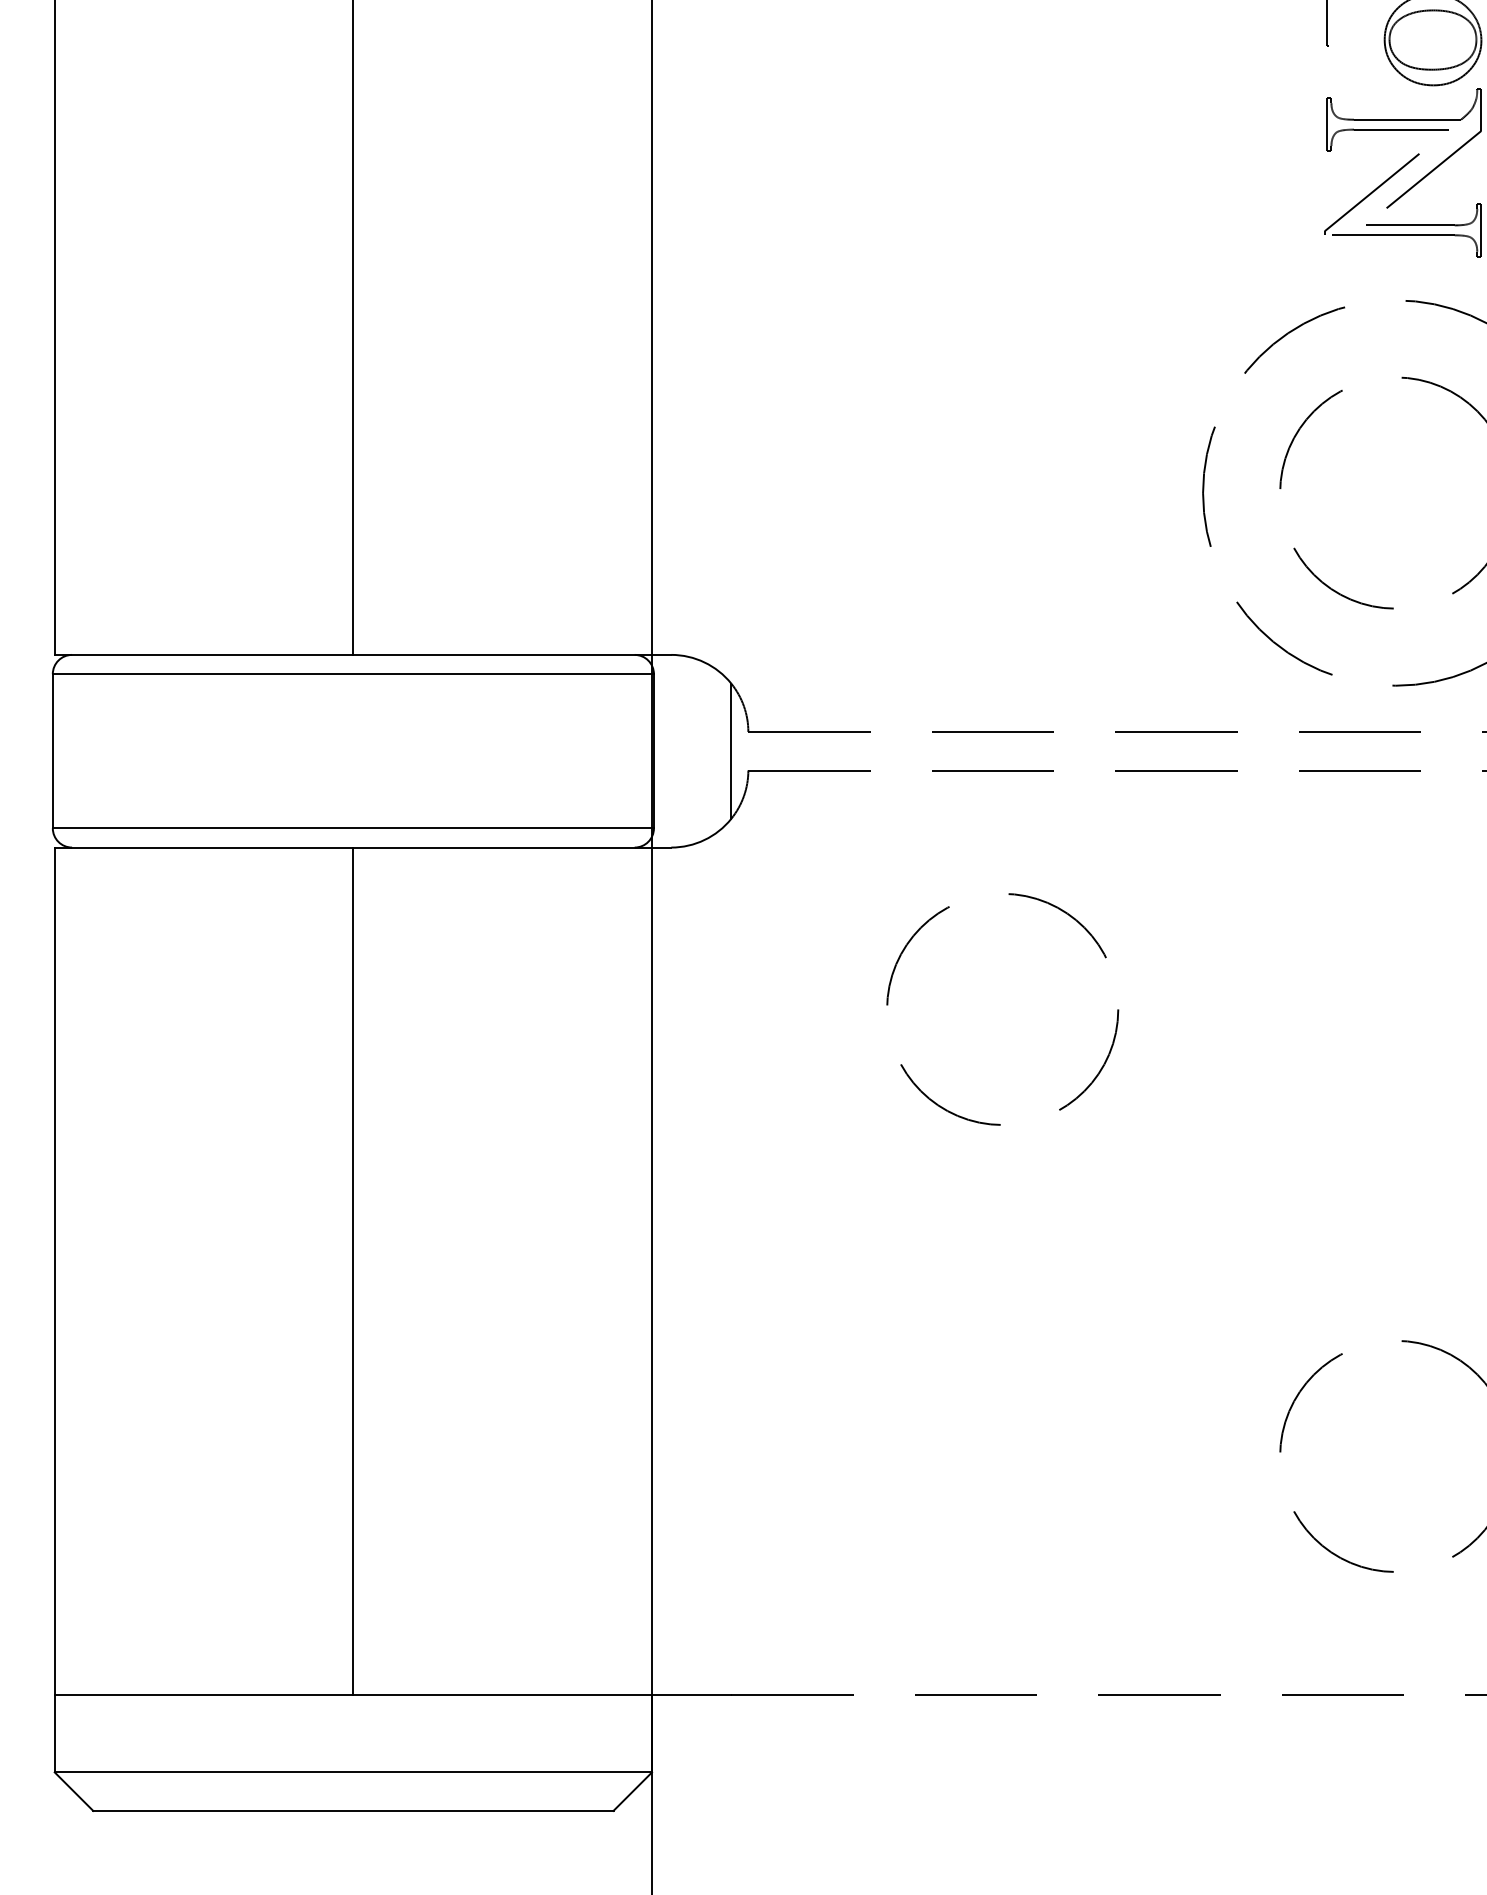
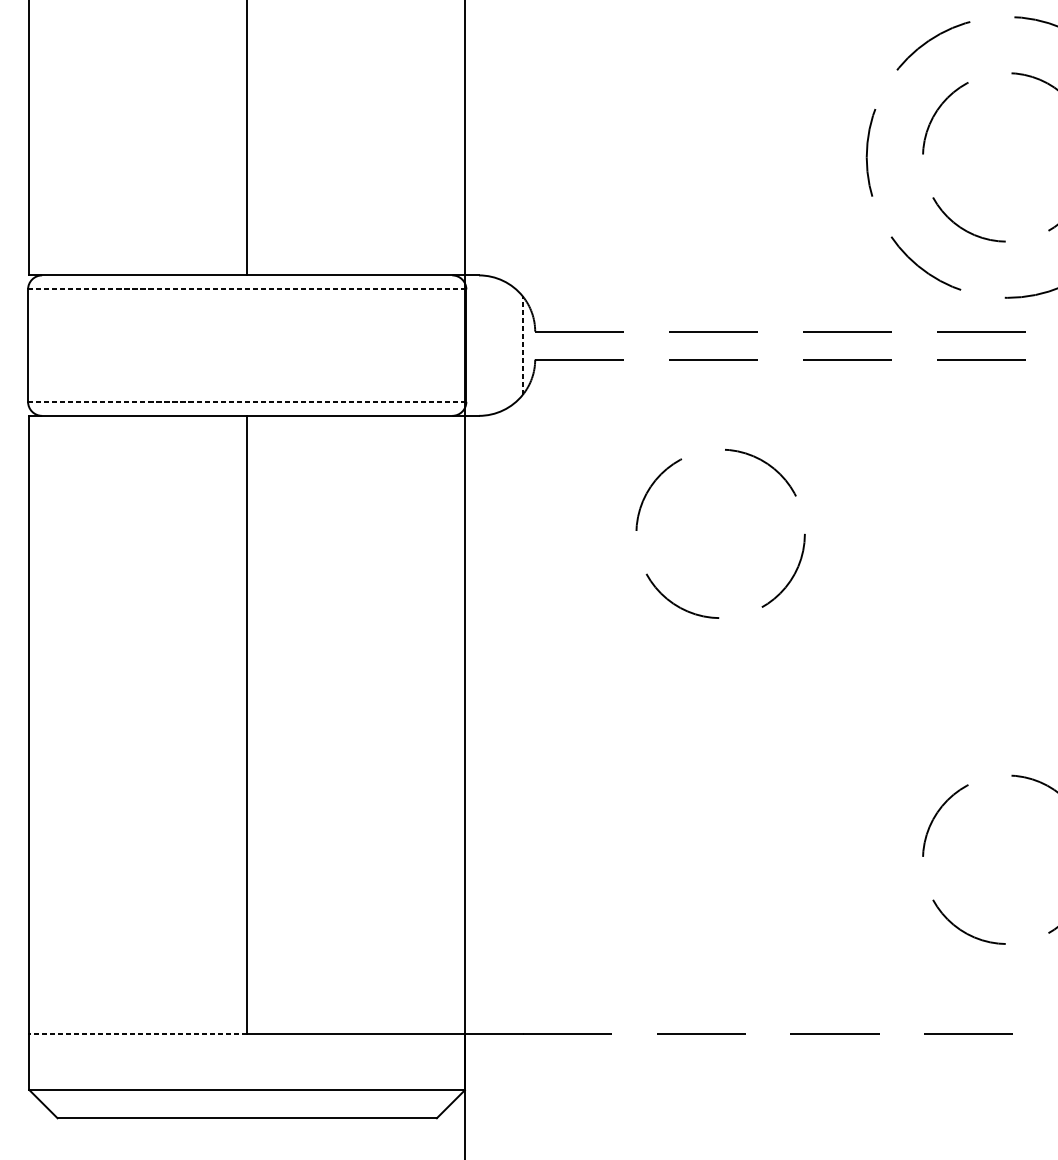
line: (353, 674) -> (247, 289), solid -> dashed
line: (731, 751) -> (522, 345), solid -> dashed
line: (353, 828) -> (247, 401), solid -> dashed
line: (203, 1695) -> (137, 1034), solid -> dashed

